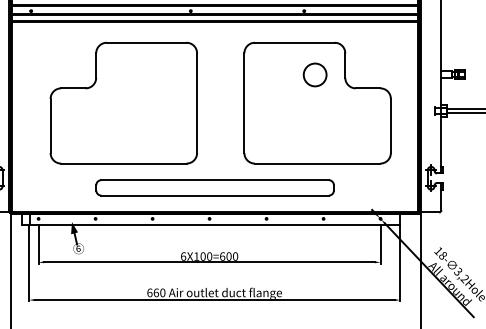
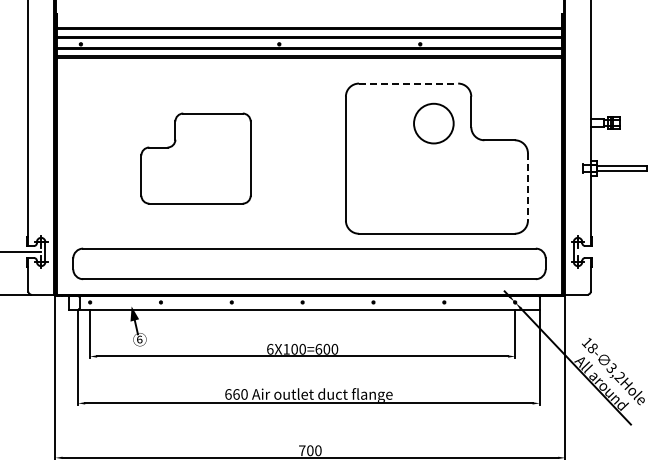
line: (294, 42) -> (408, 83), solid -> dashed
circle: (314, 74) -> (433, 123), size x1.4
part: (123, 103) -> (195, 158), size x0.6
line: (390, 126) -> (527, 187), solid -> dashed
part: (215, 187) -> (309, 263), size x1.6

